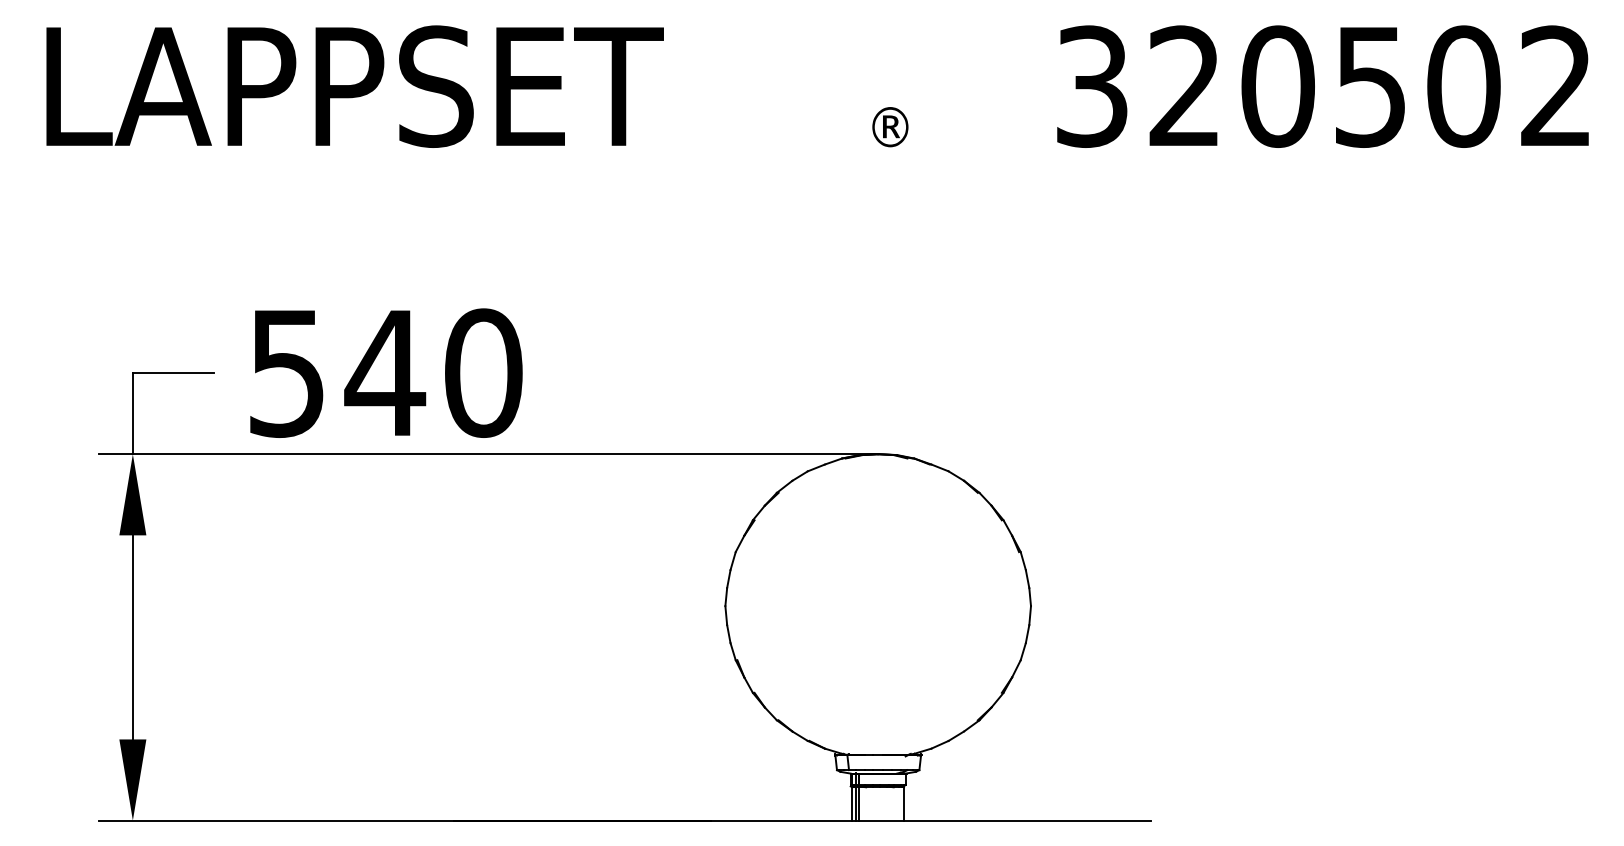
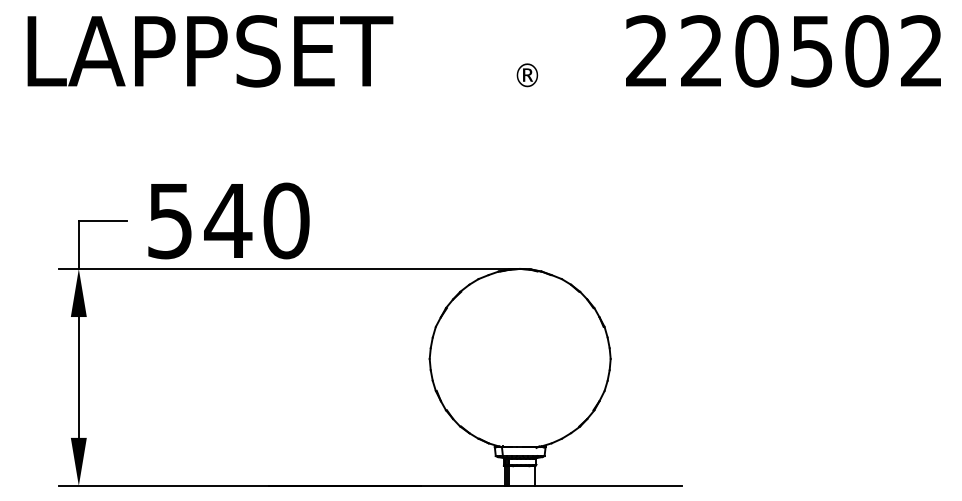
text: (1091, 86) -> (646, 51), 320502 -> 220502

